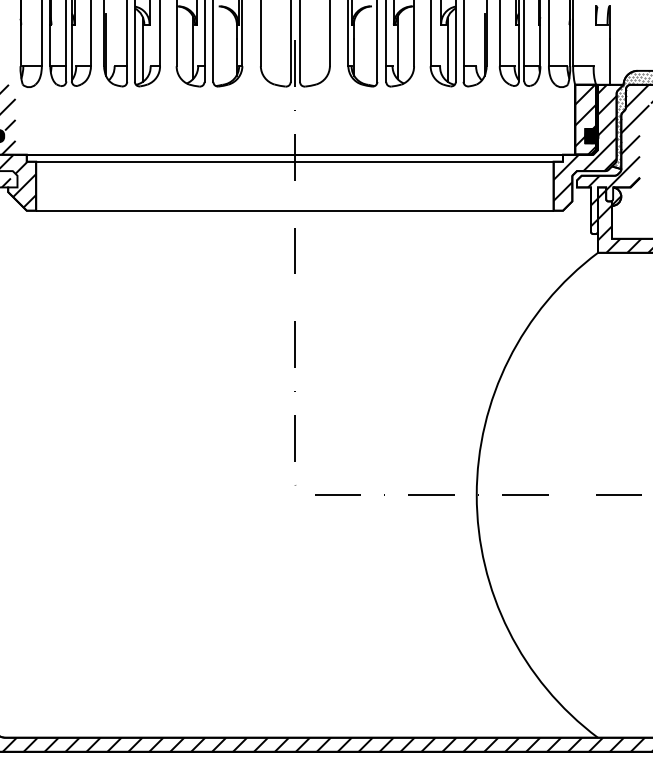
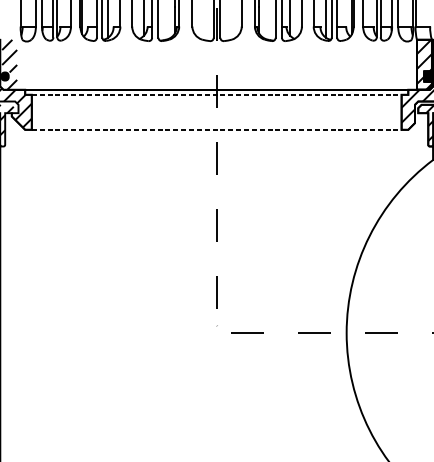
line: (294, 161) -> (216, 94), solid -> dashed
line: (294, 210) -> (216, 129), solid -> dashed

